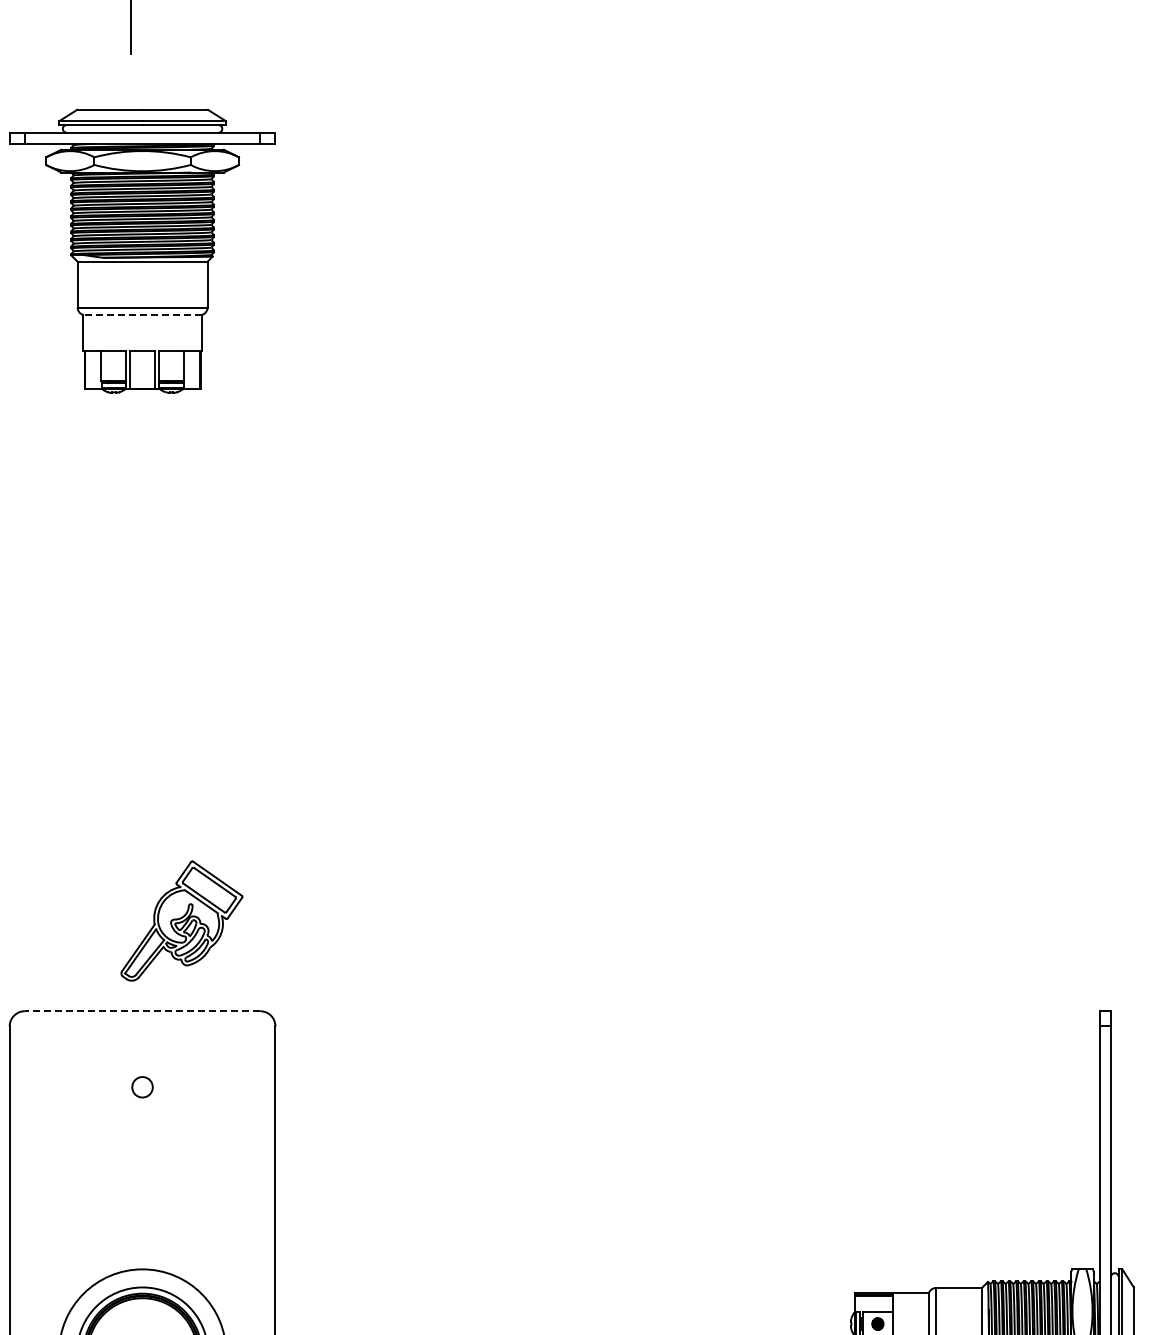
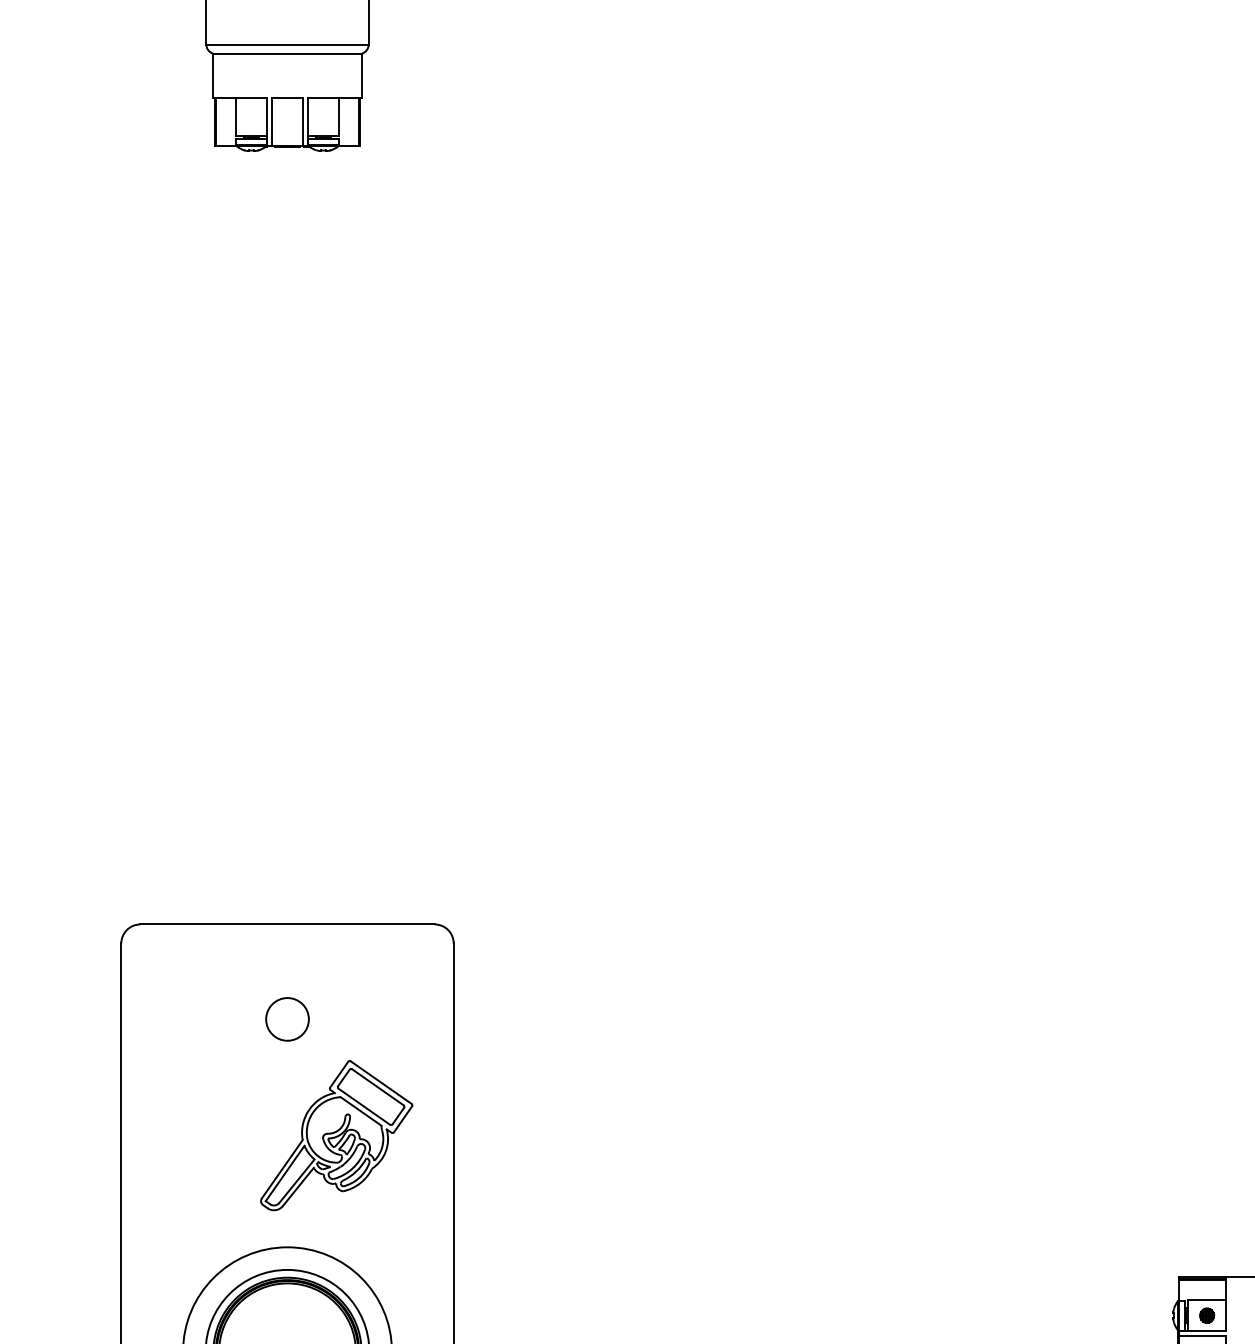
line: (142, 314) -> (287, 53), dashed -> solid
part: (181, 920) -> (336, 1134), moved
line: (142, 1011) -> (287, 924), dashed -> solid
circle: (142, 1087) -> (287, 1019), size x1.67

